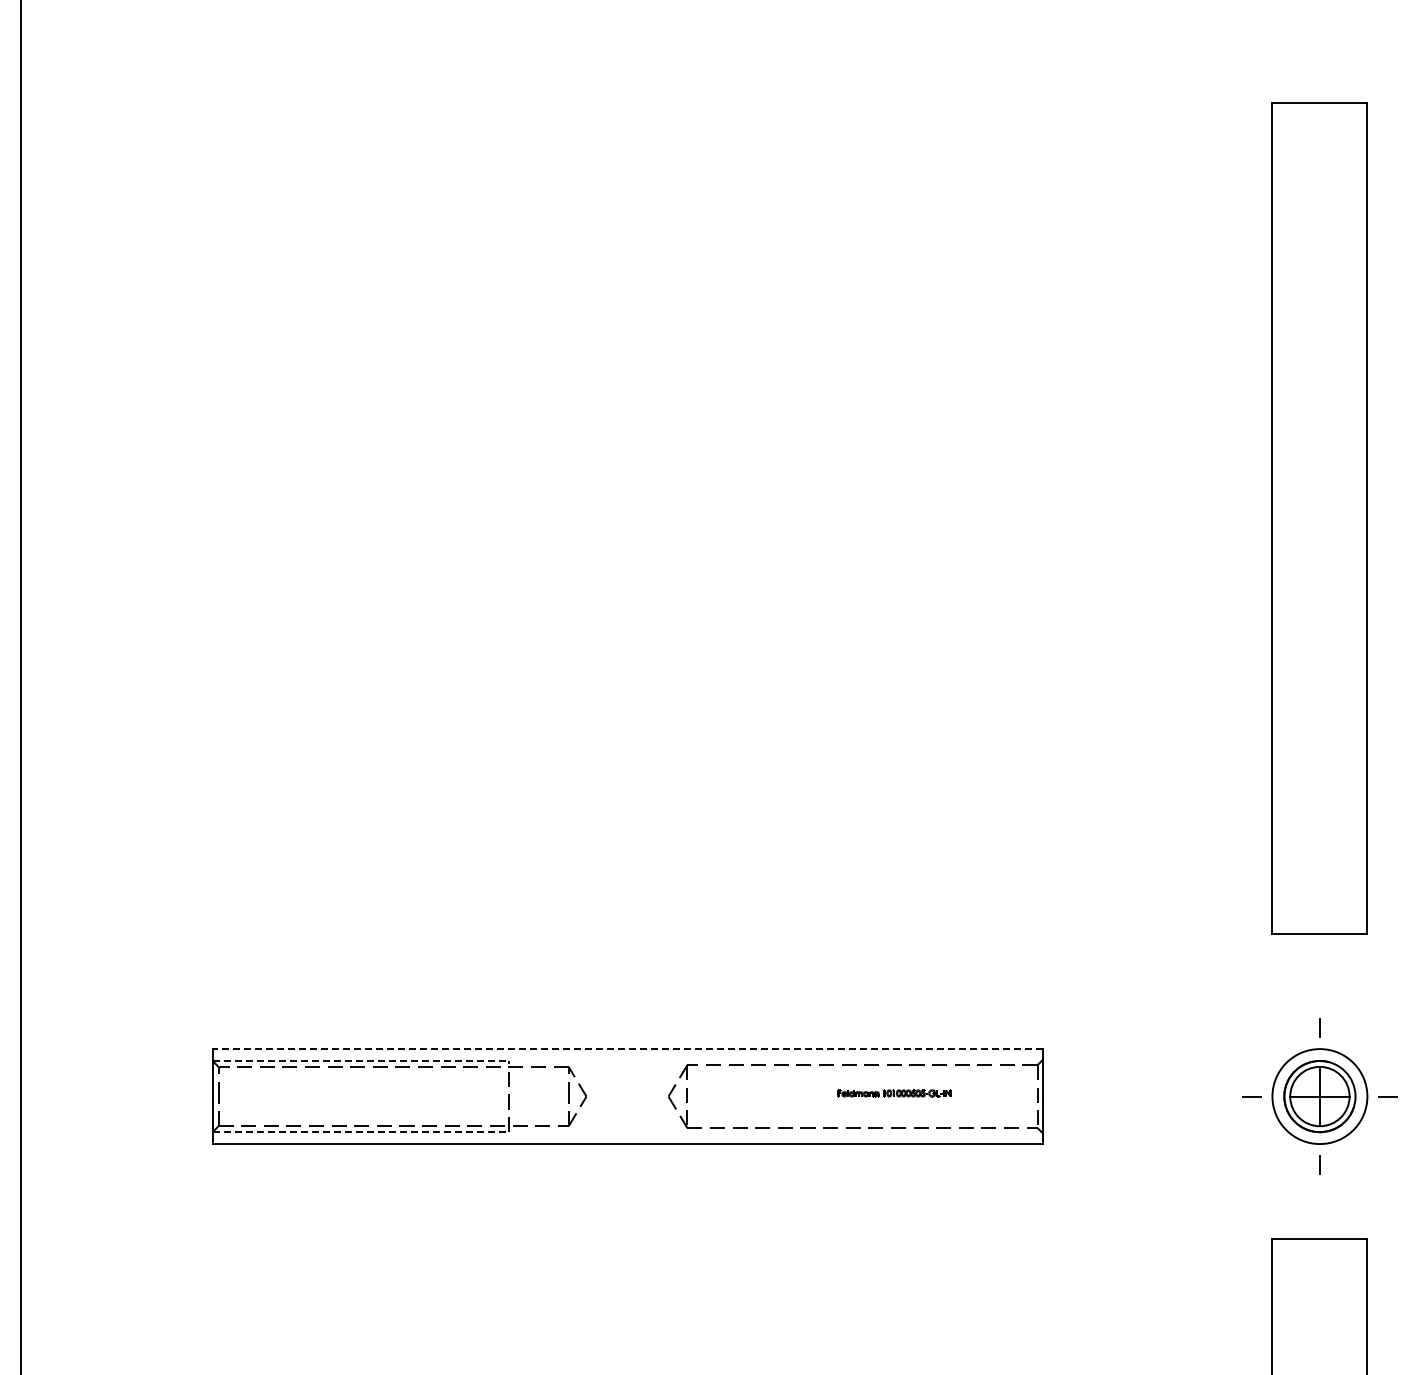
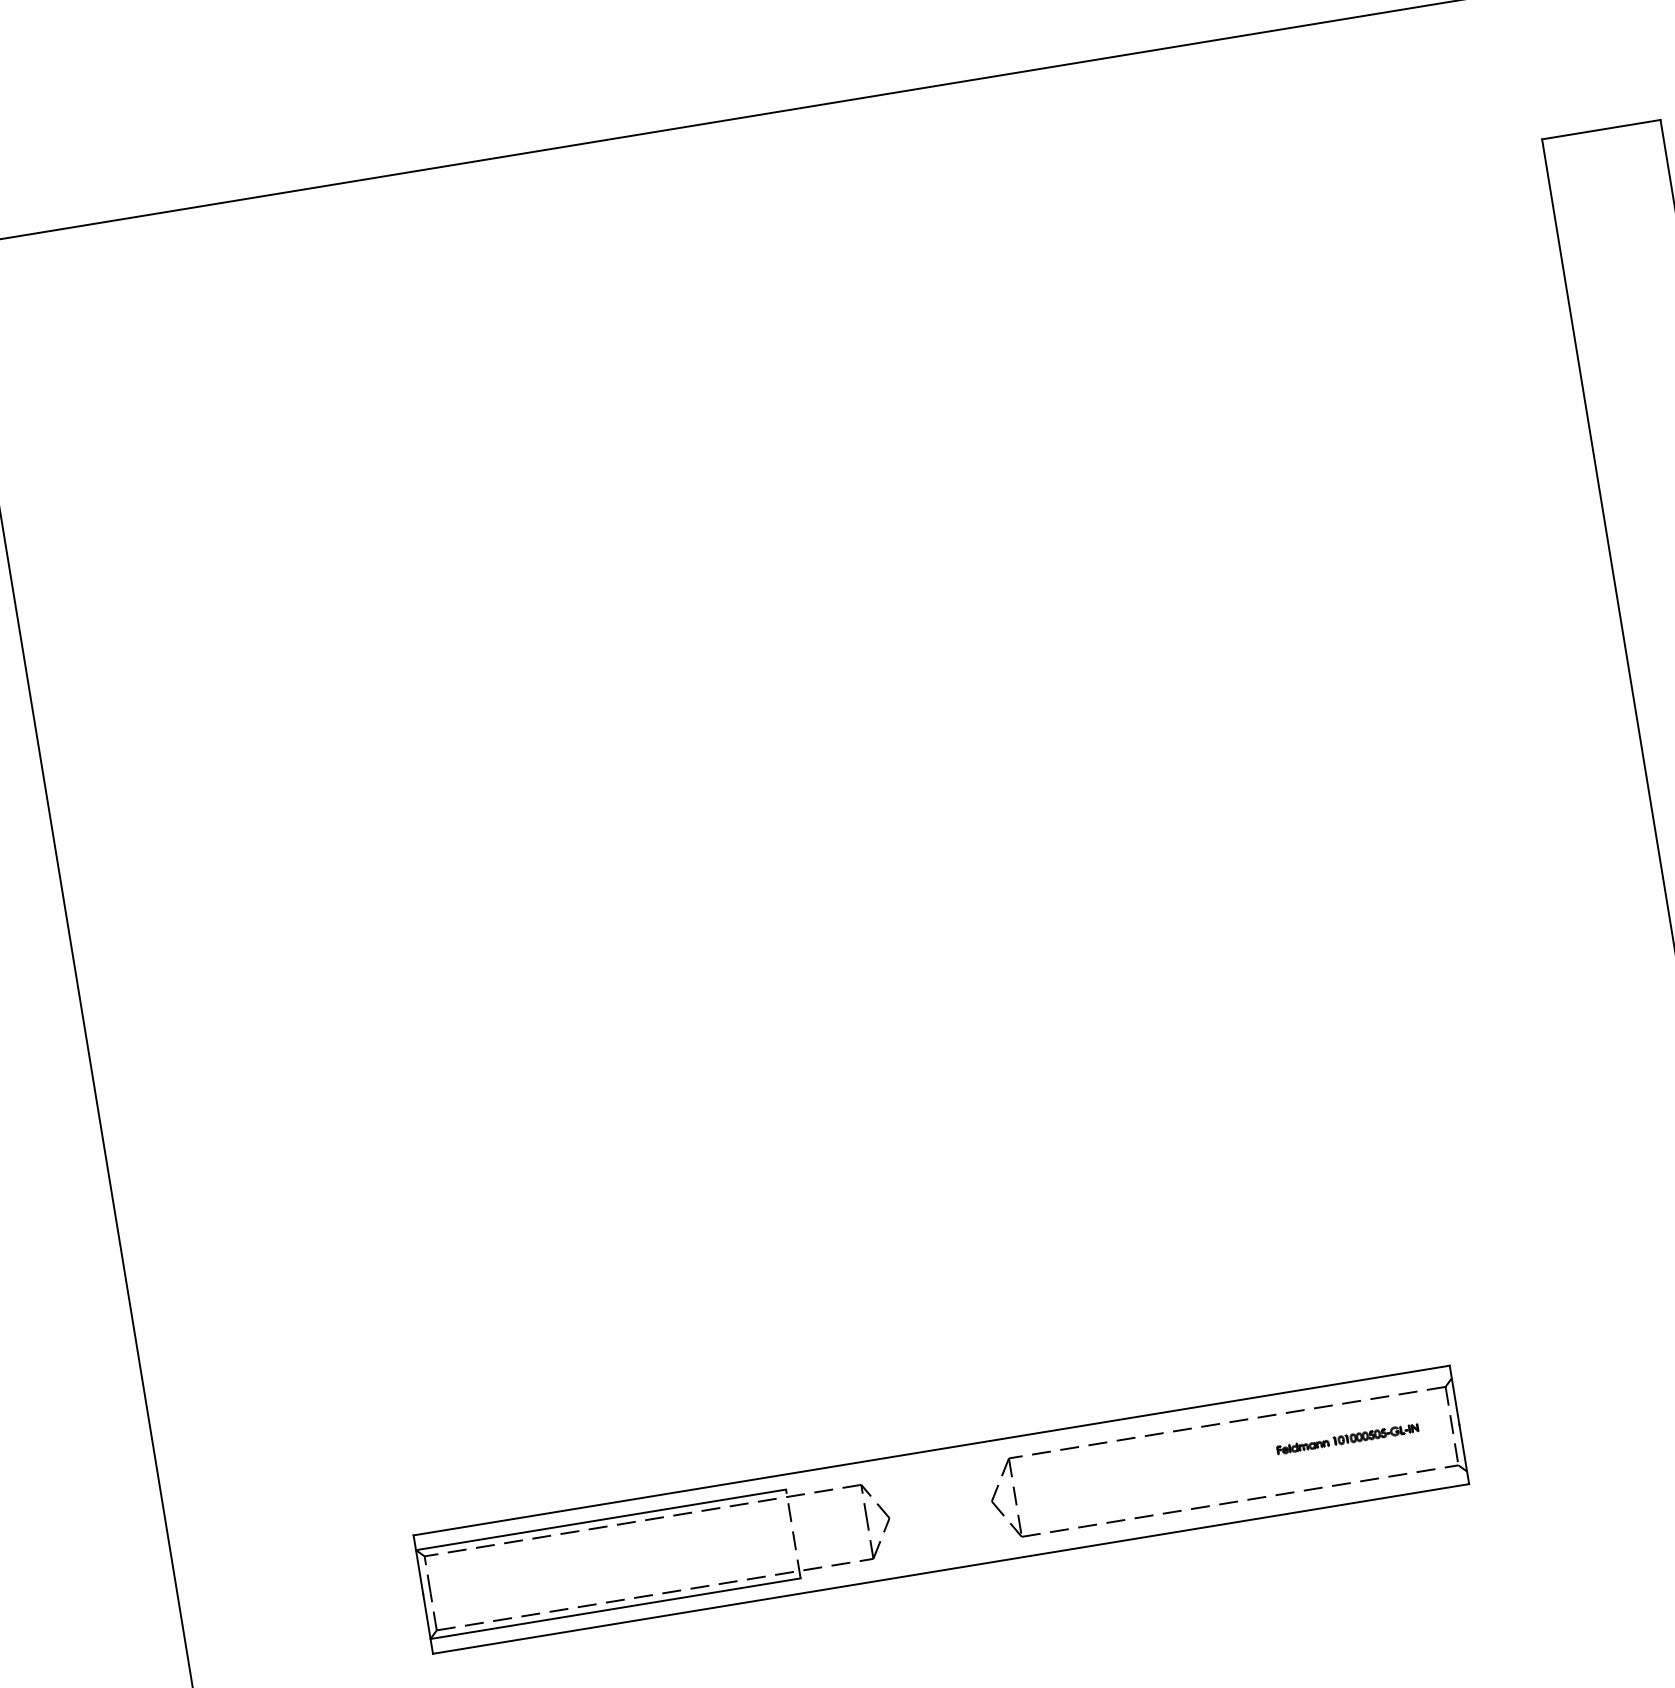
line: (627, 1049) -> (931, 1451), dashed -> solid
line: (361, 1060) -> (601, 1519), dashed -> solid
part: (894, 1093) -> (1347, 1439), moved
line: (361, 1132) -> (616, 1608), dashed -> solid

